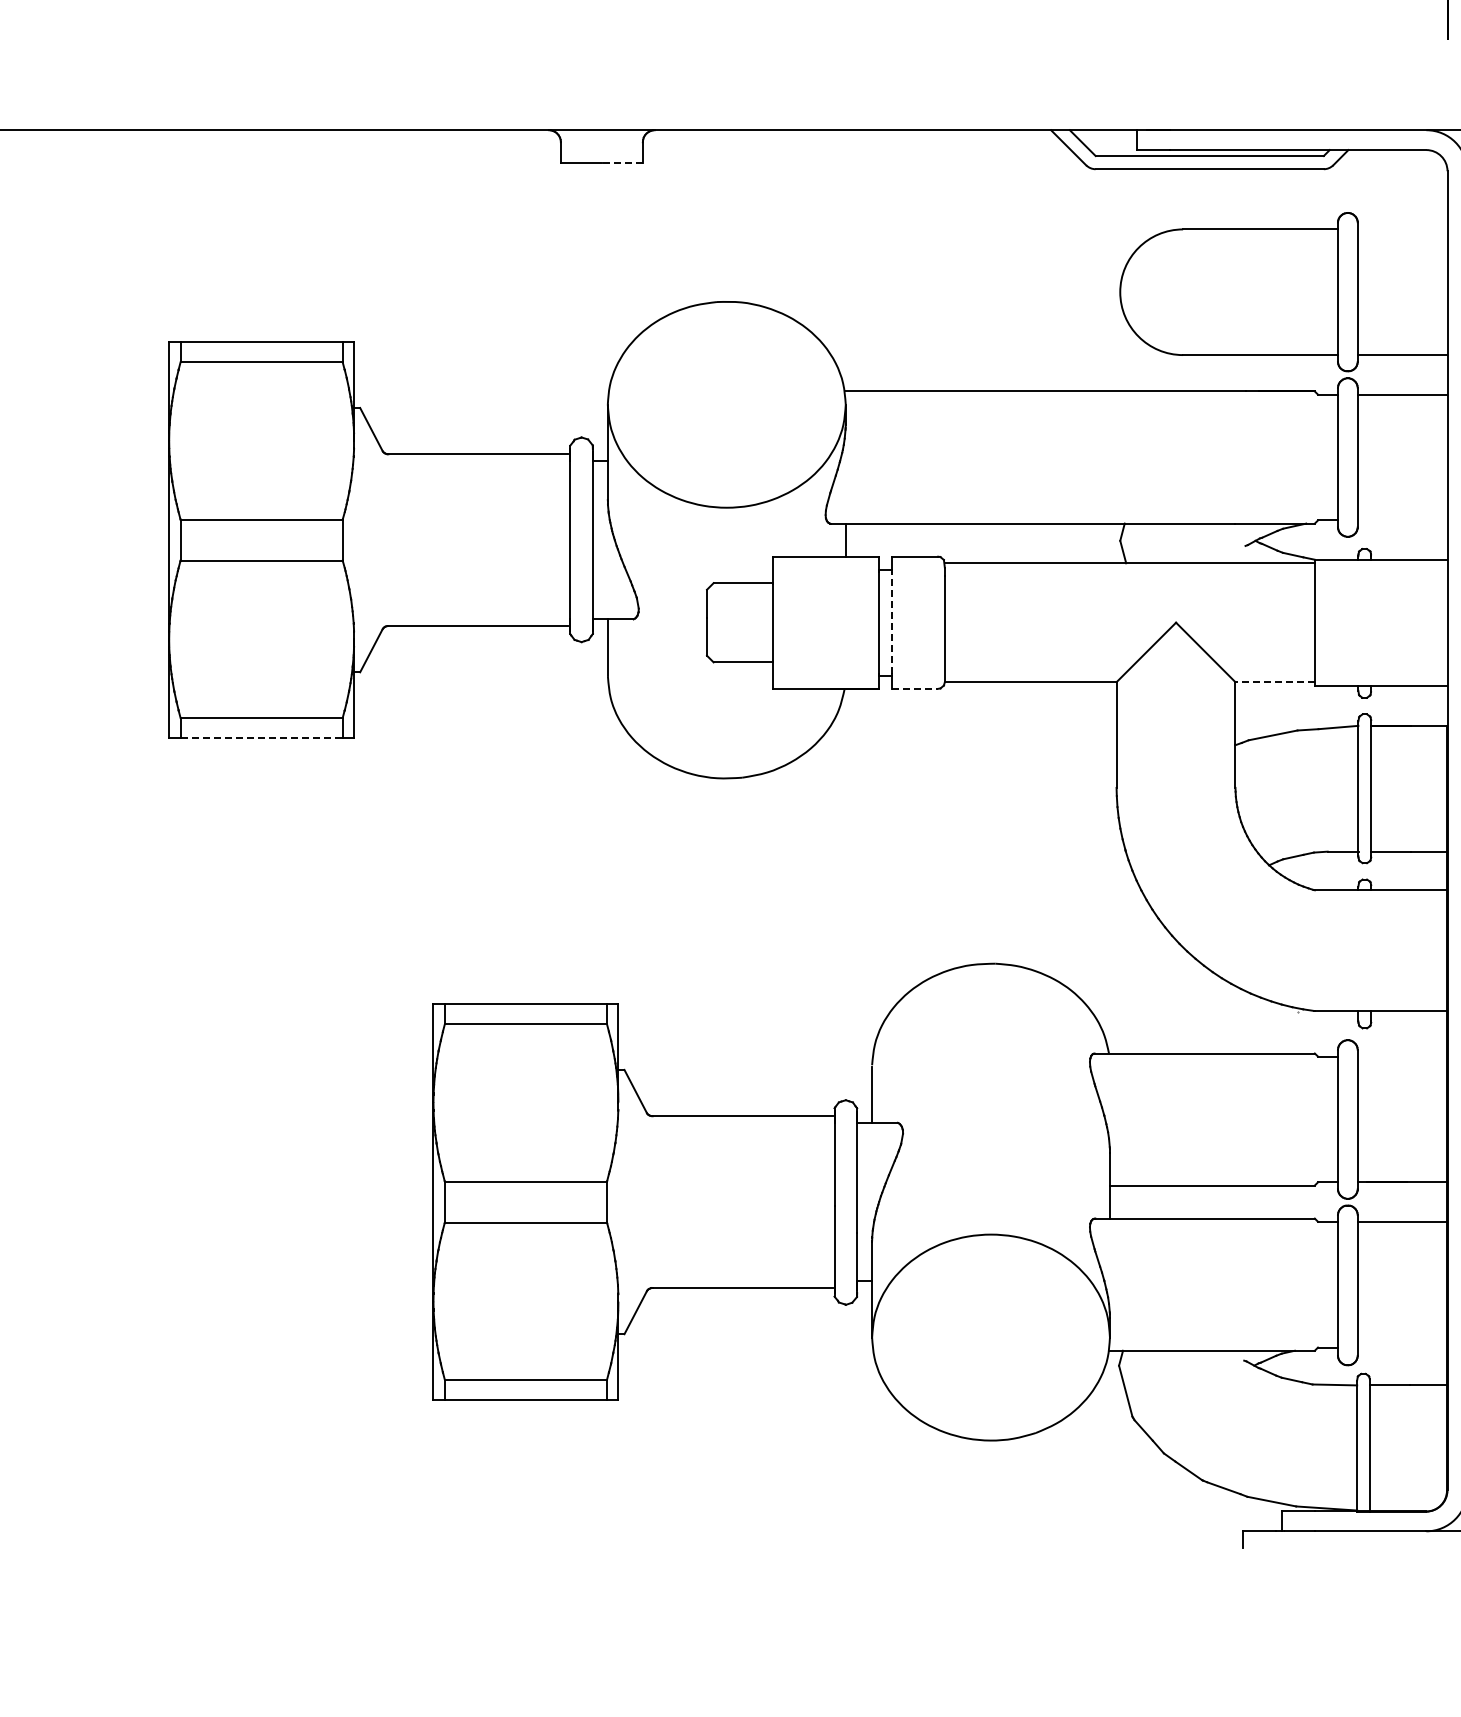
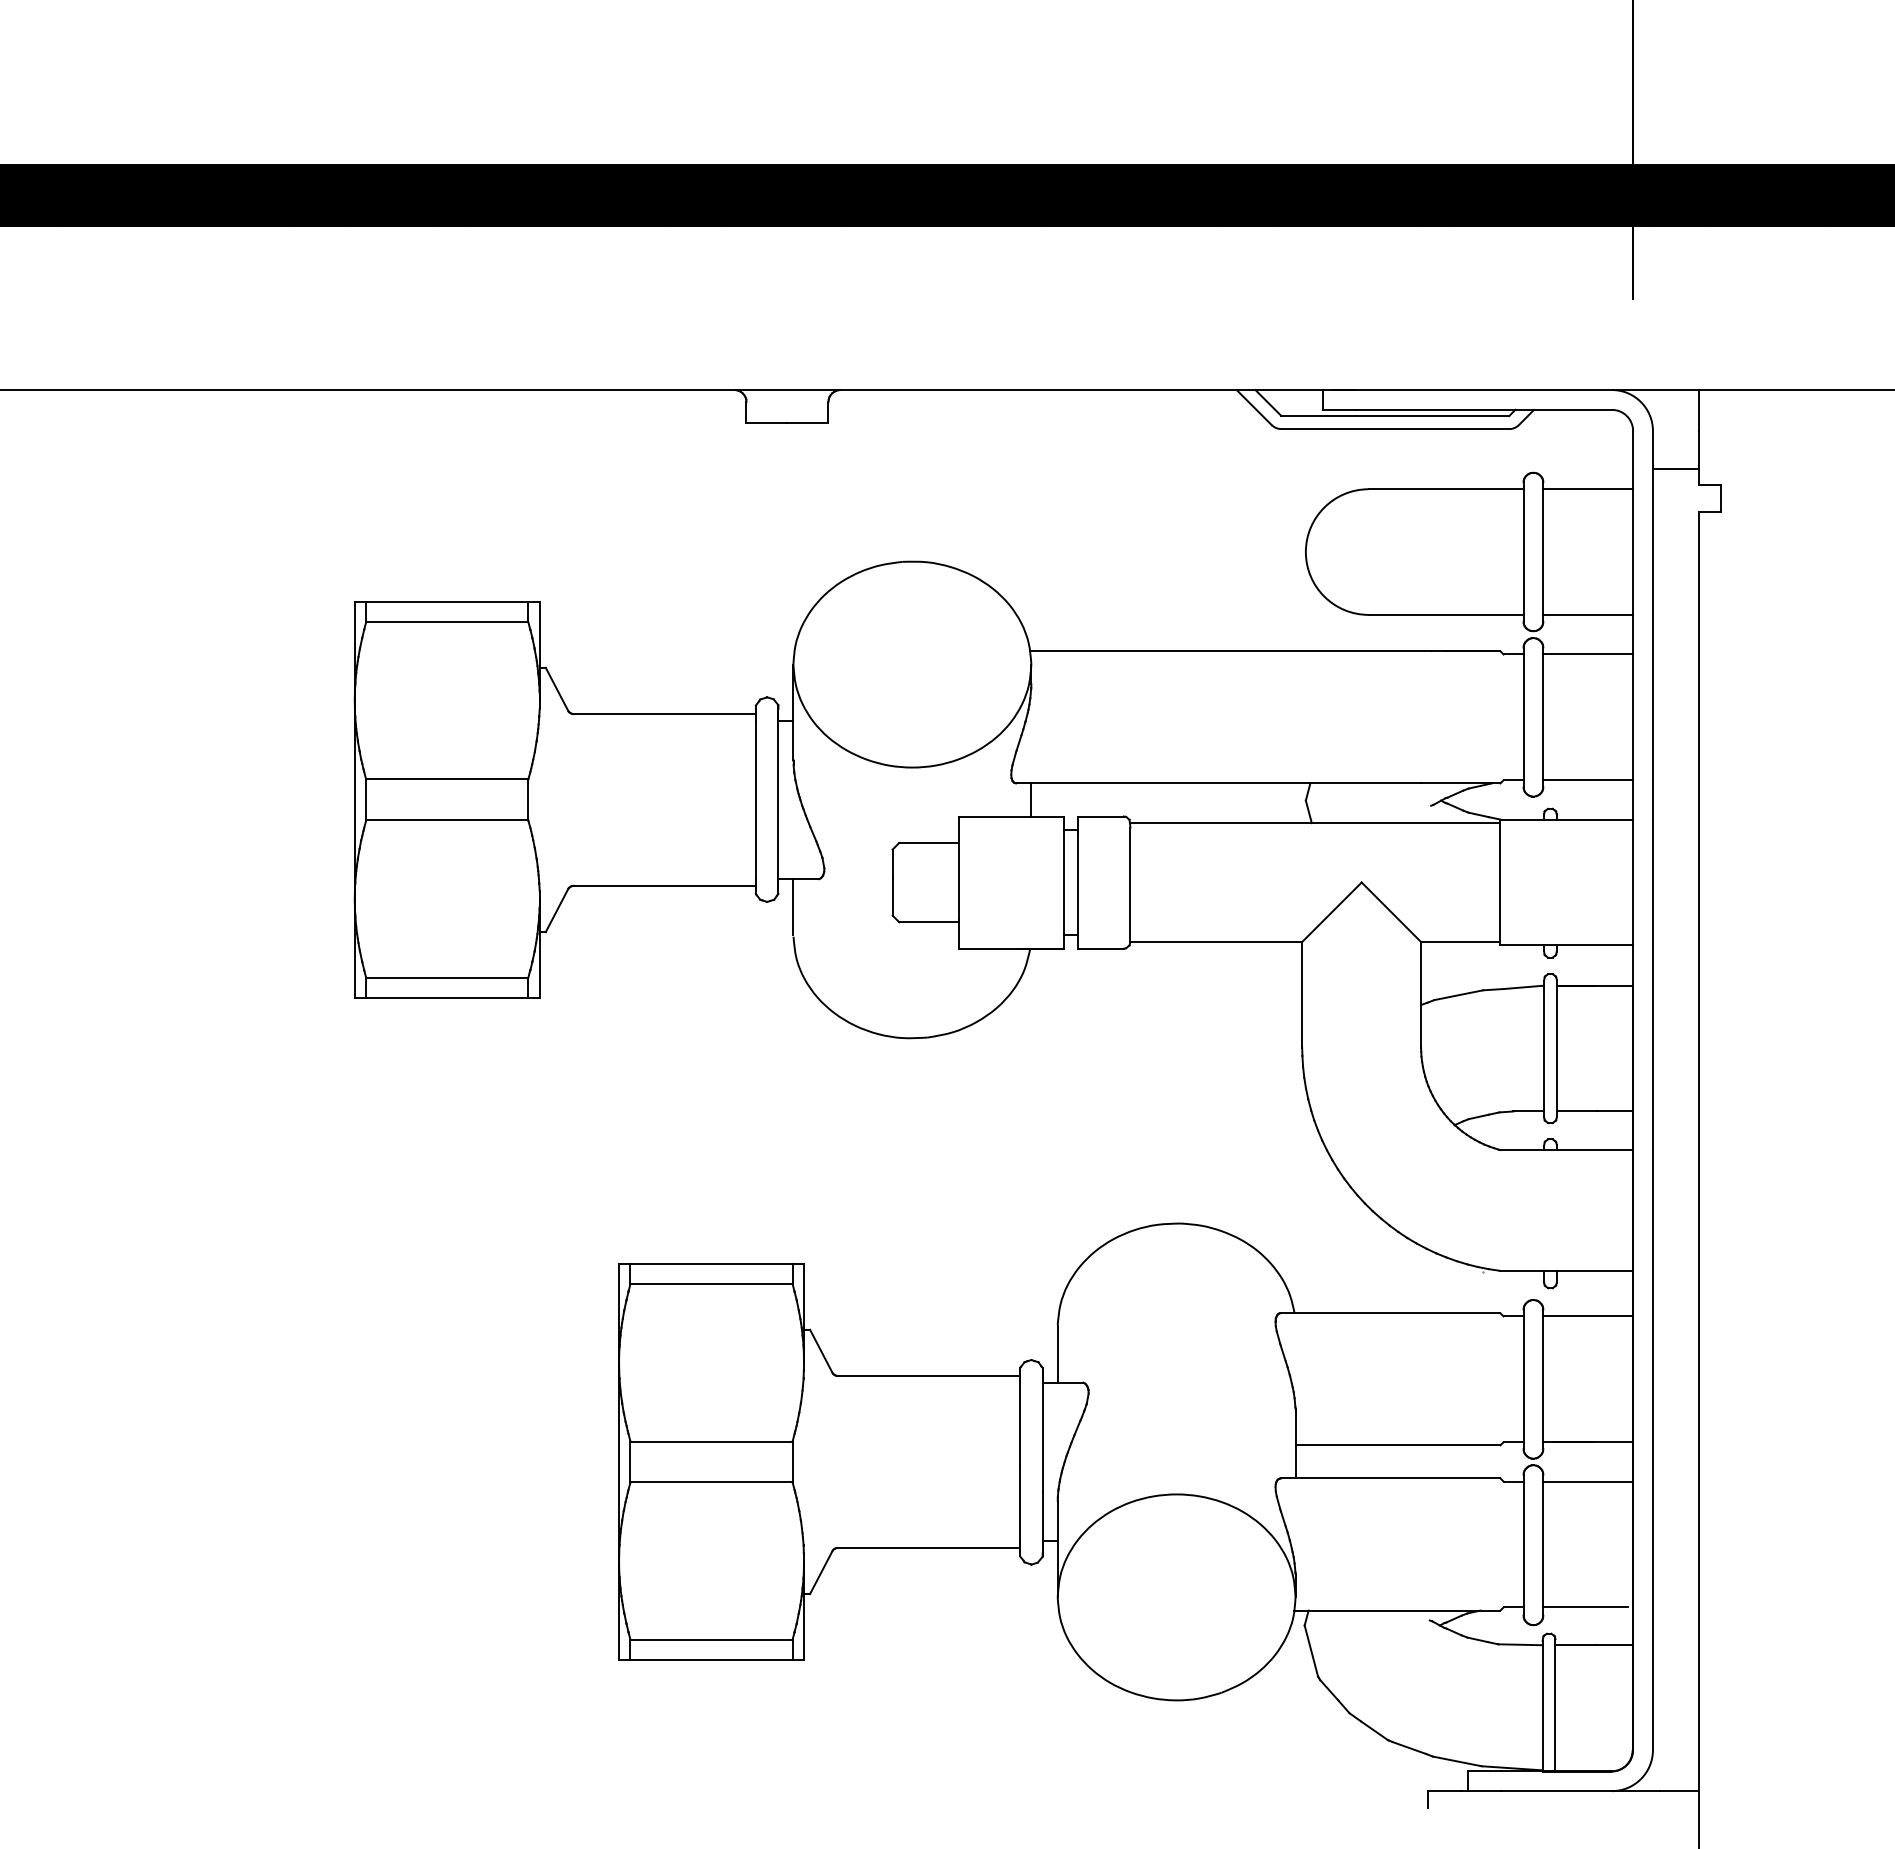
line: (621, 163) -> (807, 423), dashed -> solid
line: (1401, 229) -> (1587, 489), added
line: (1401, 520) -> (1587, 780), added
line: (891, 622) -> (1077, 882), dashed -> solid
line: (1274, 682) -> (1460, 942), dashed -> solid
line: (915, 688) -> (1101, 948), dashed -> solid
line: (261, 738) -> (447, 998), dashed -> solid
line: (1401, 1056) -> (1587, 1316), added
line: (1399, 1347) -> (1585, 1607), added

